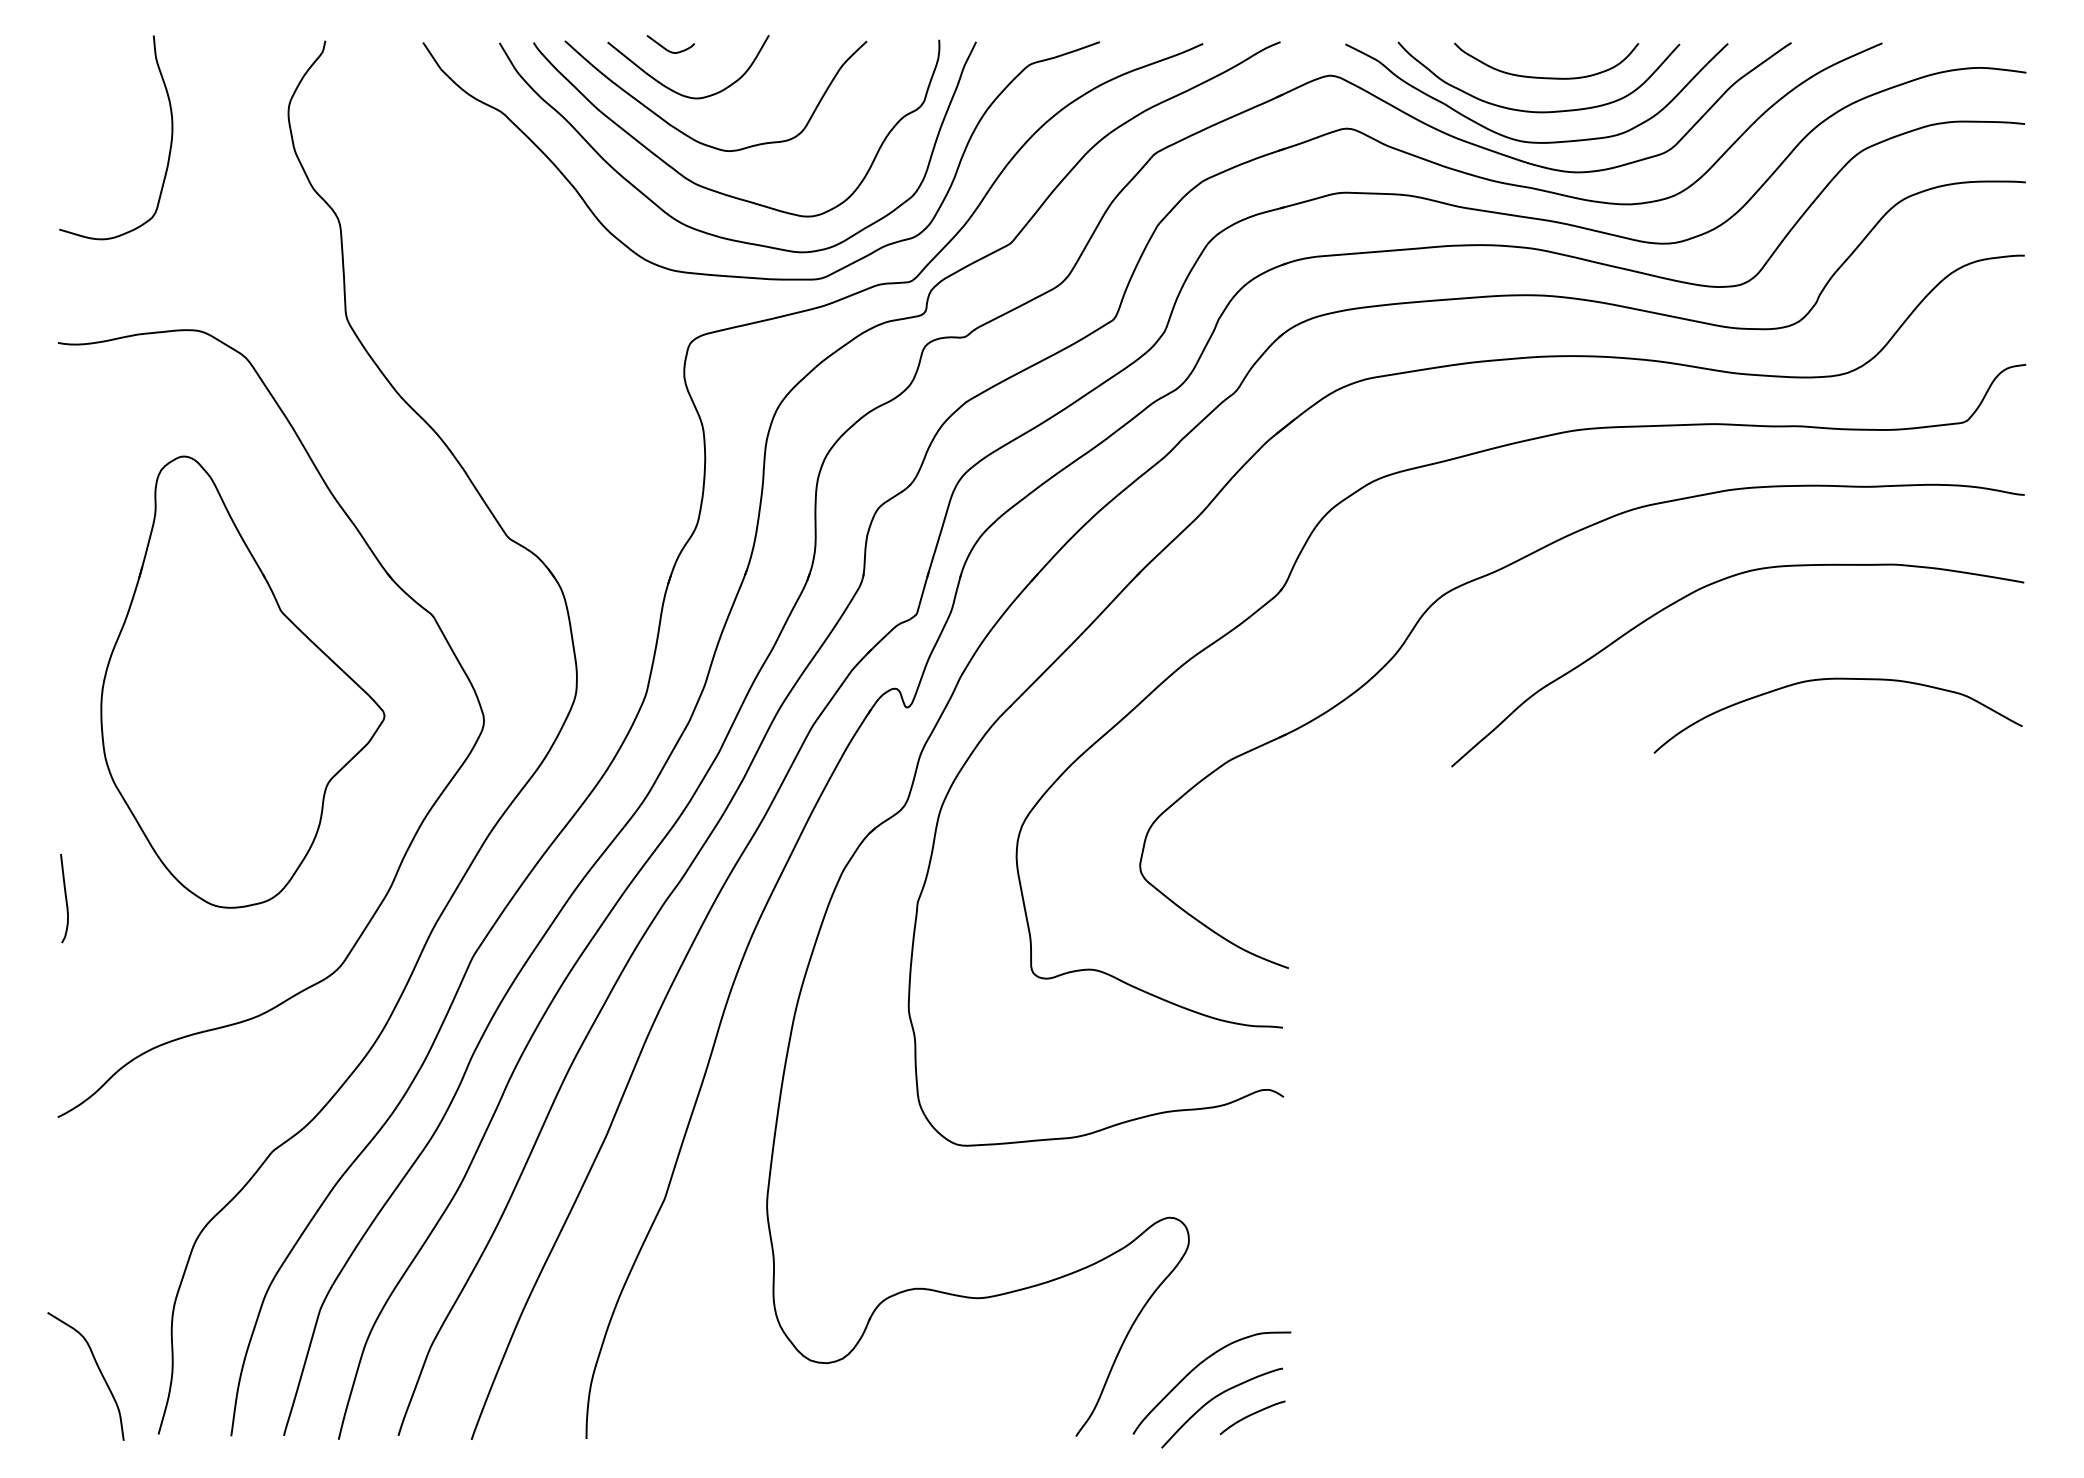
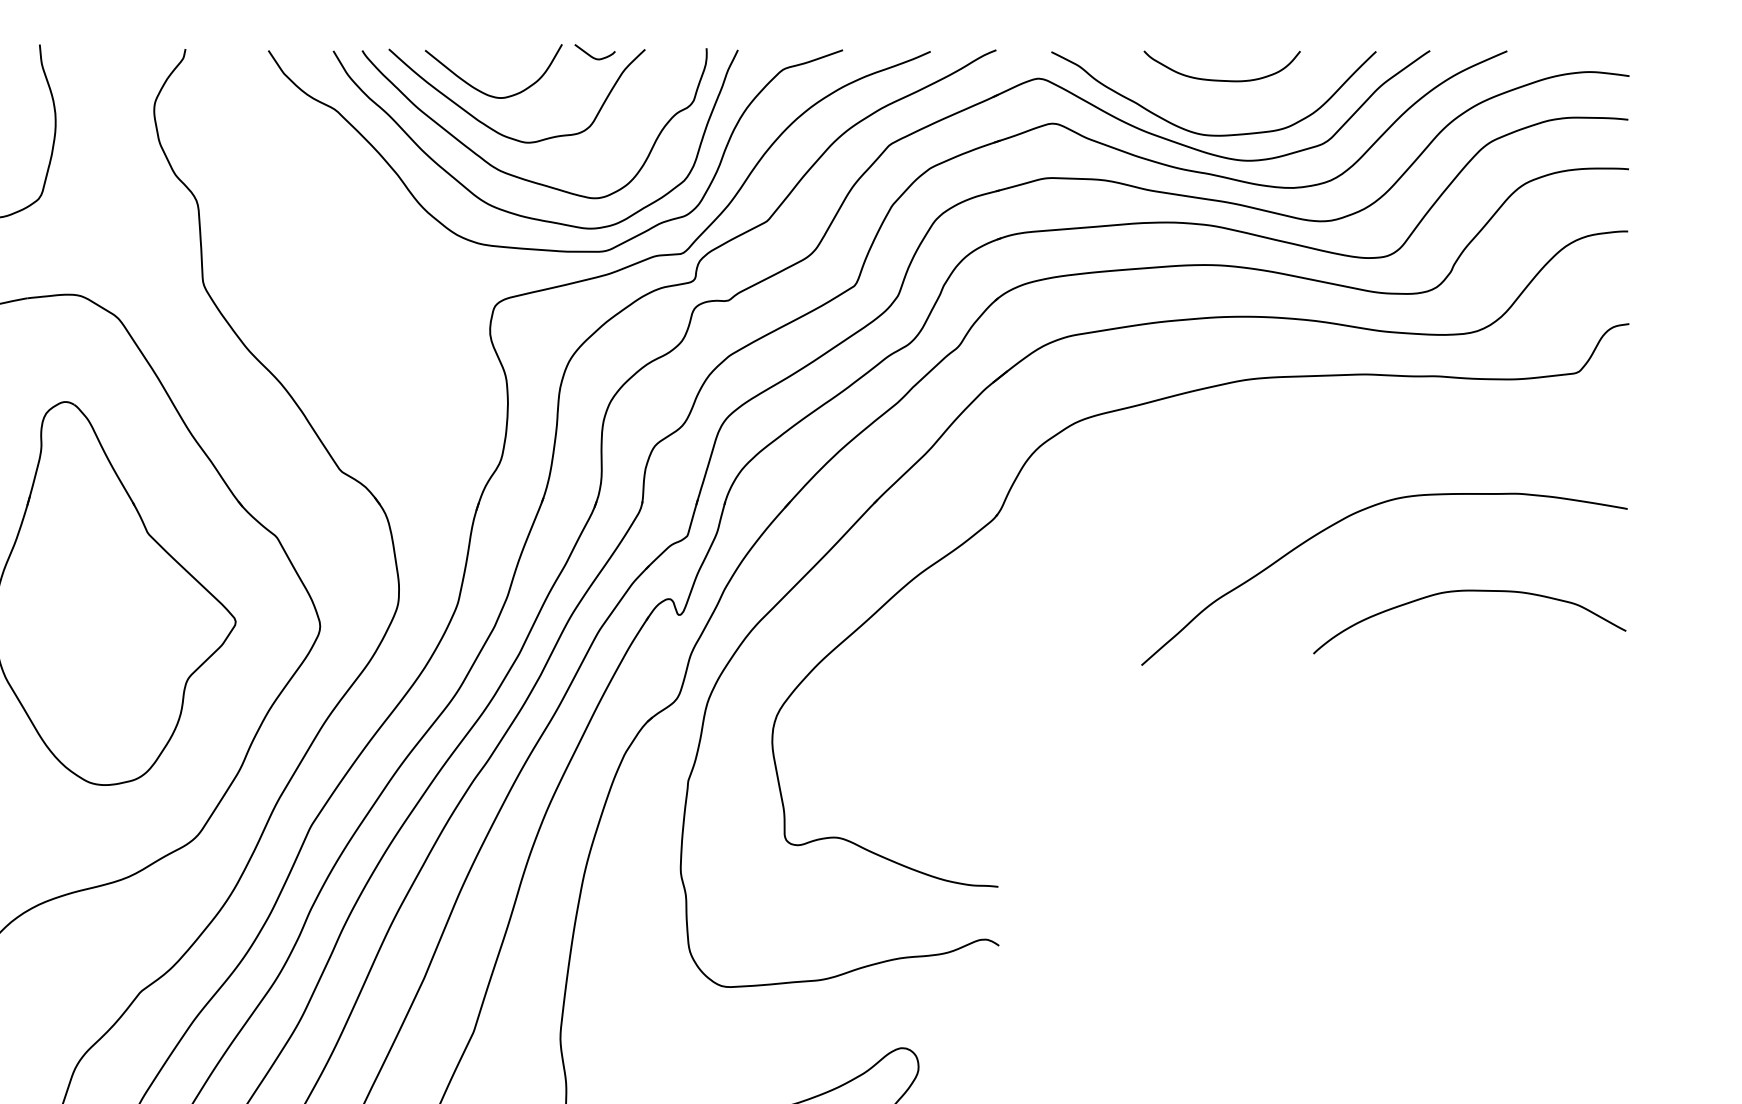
curve: (668, 49) -> (593, 56), moved
curve: (1538, 111) -> (1215, 109), removed
part: (1502, 569) -> (1184, 497), removed

